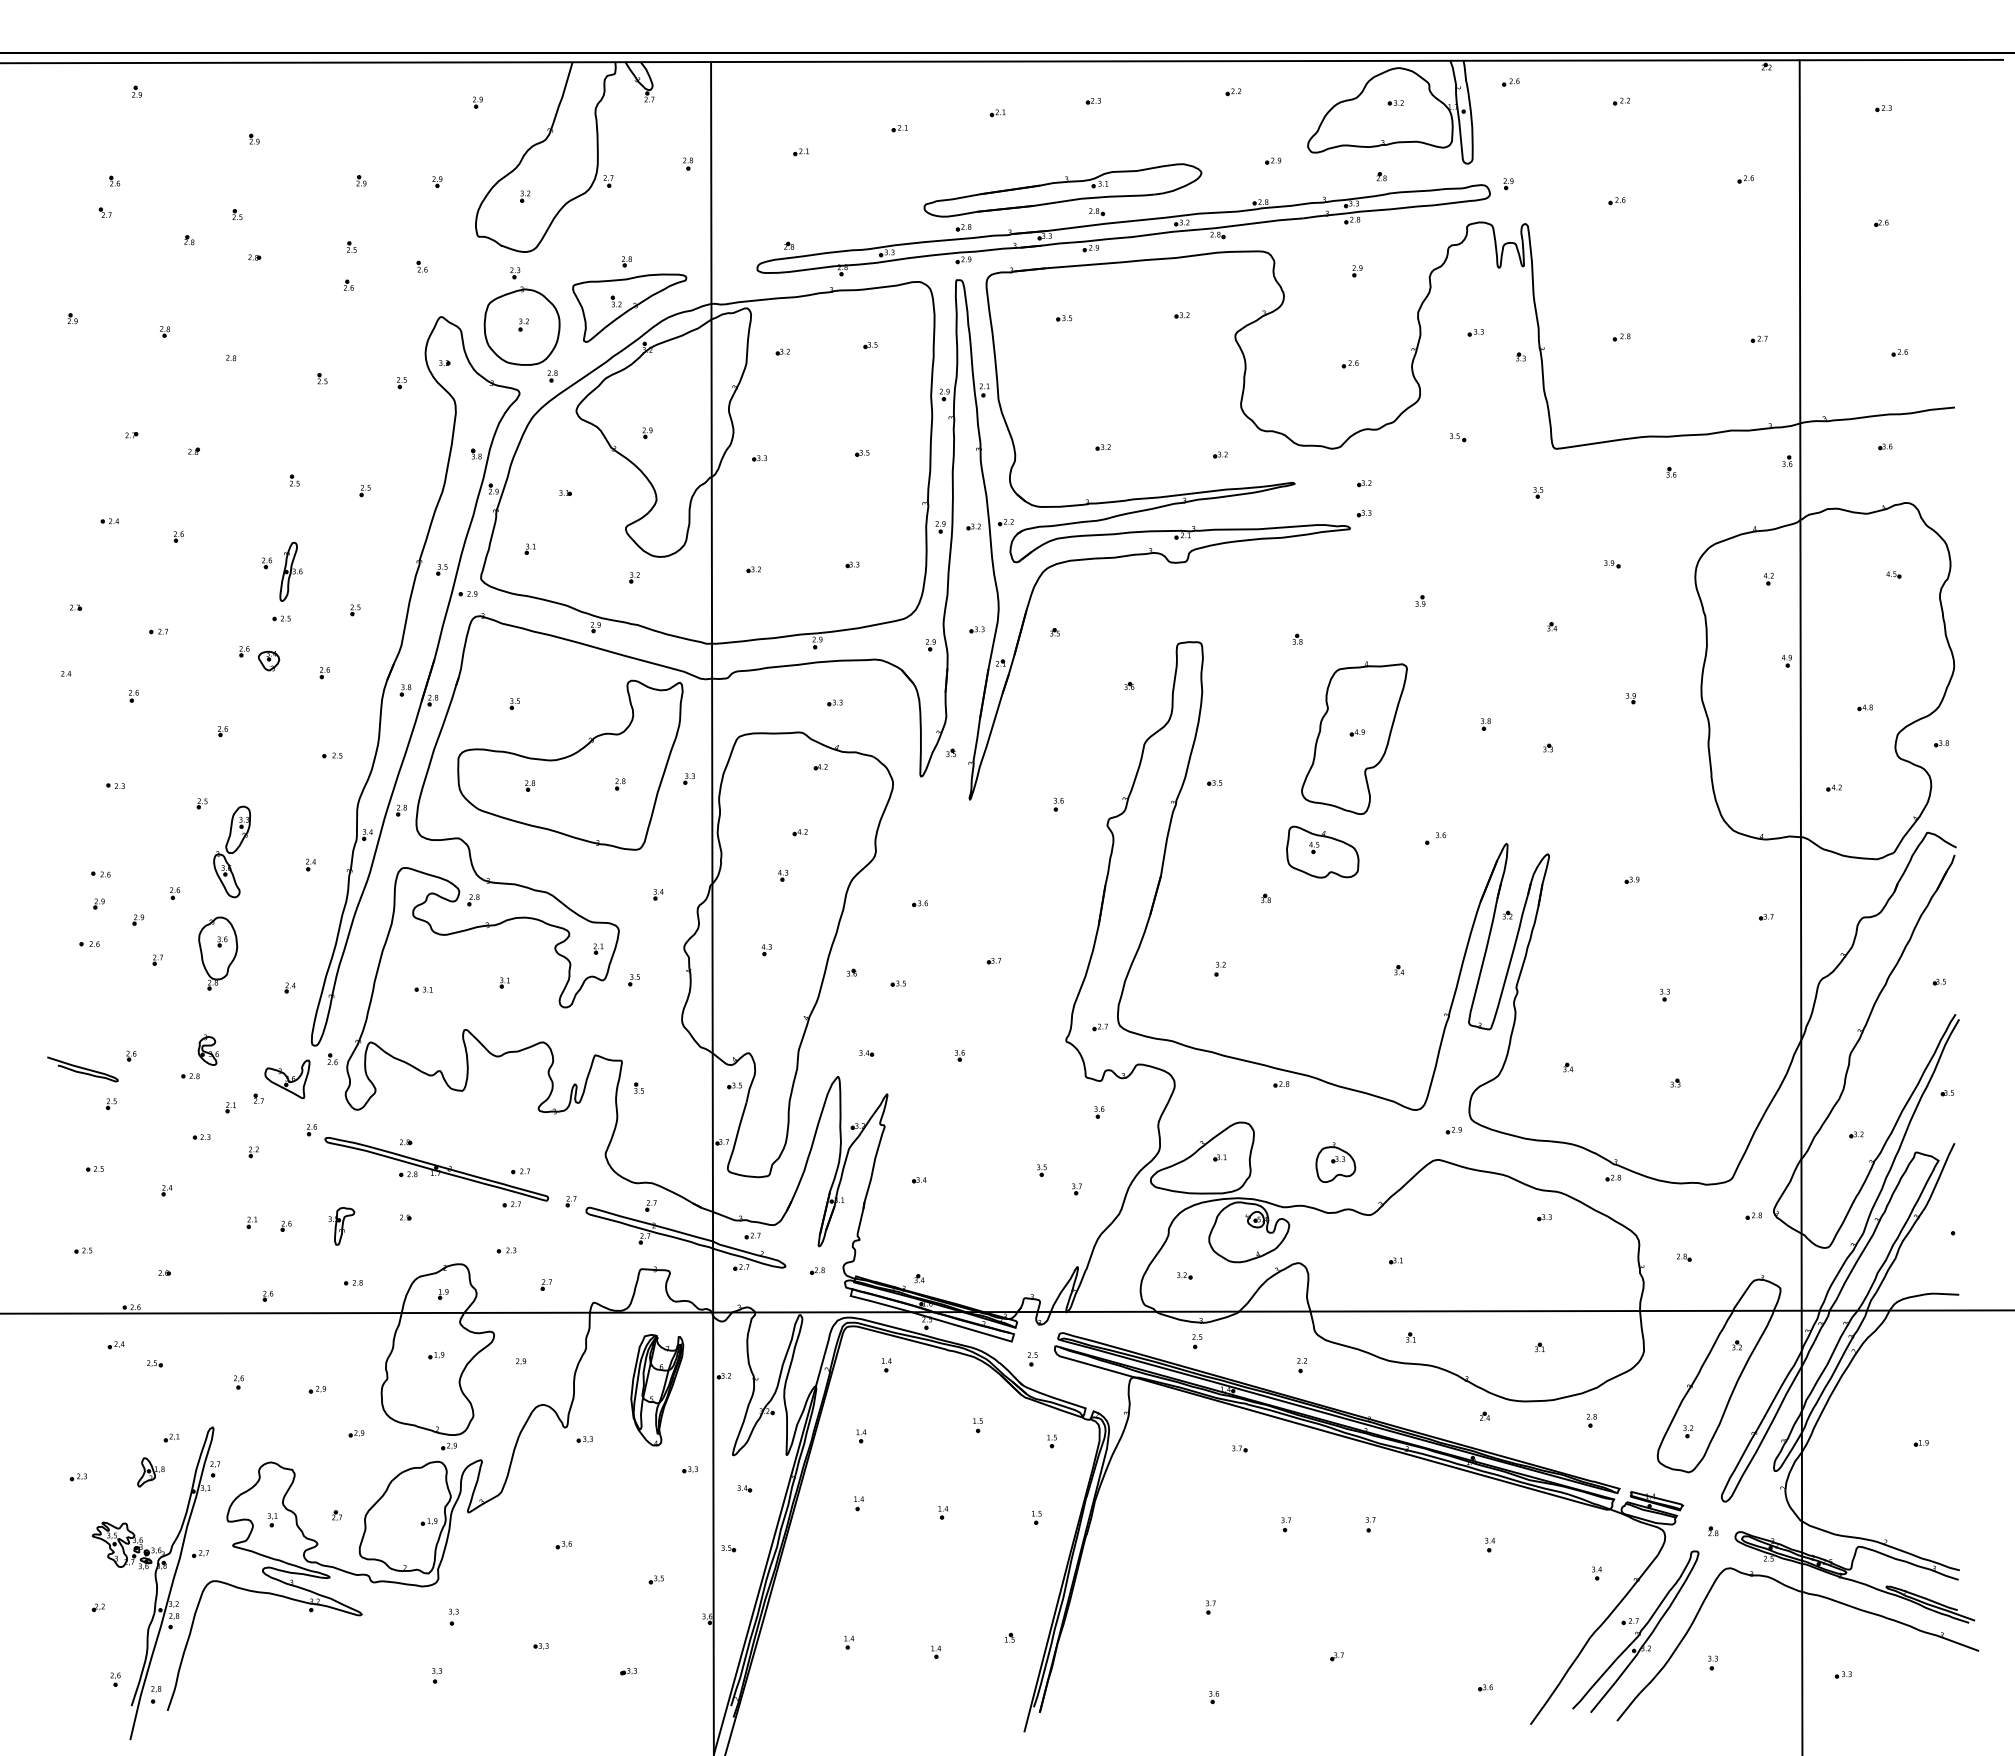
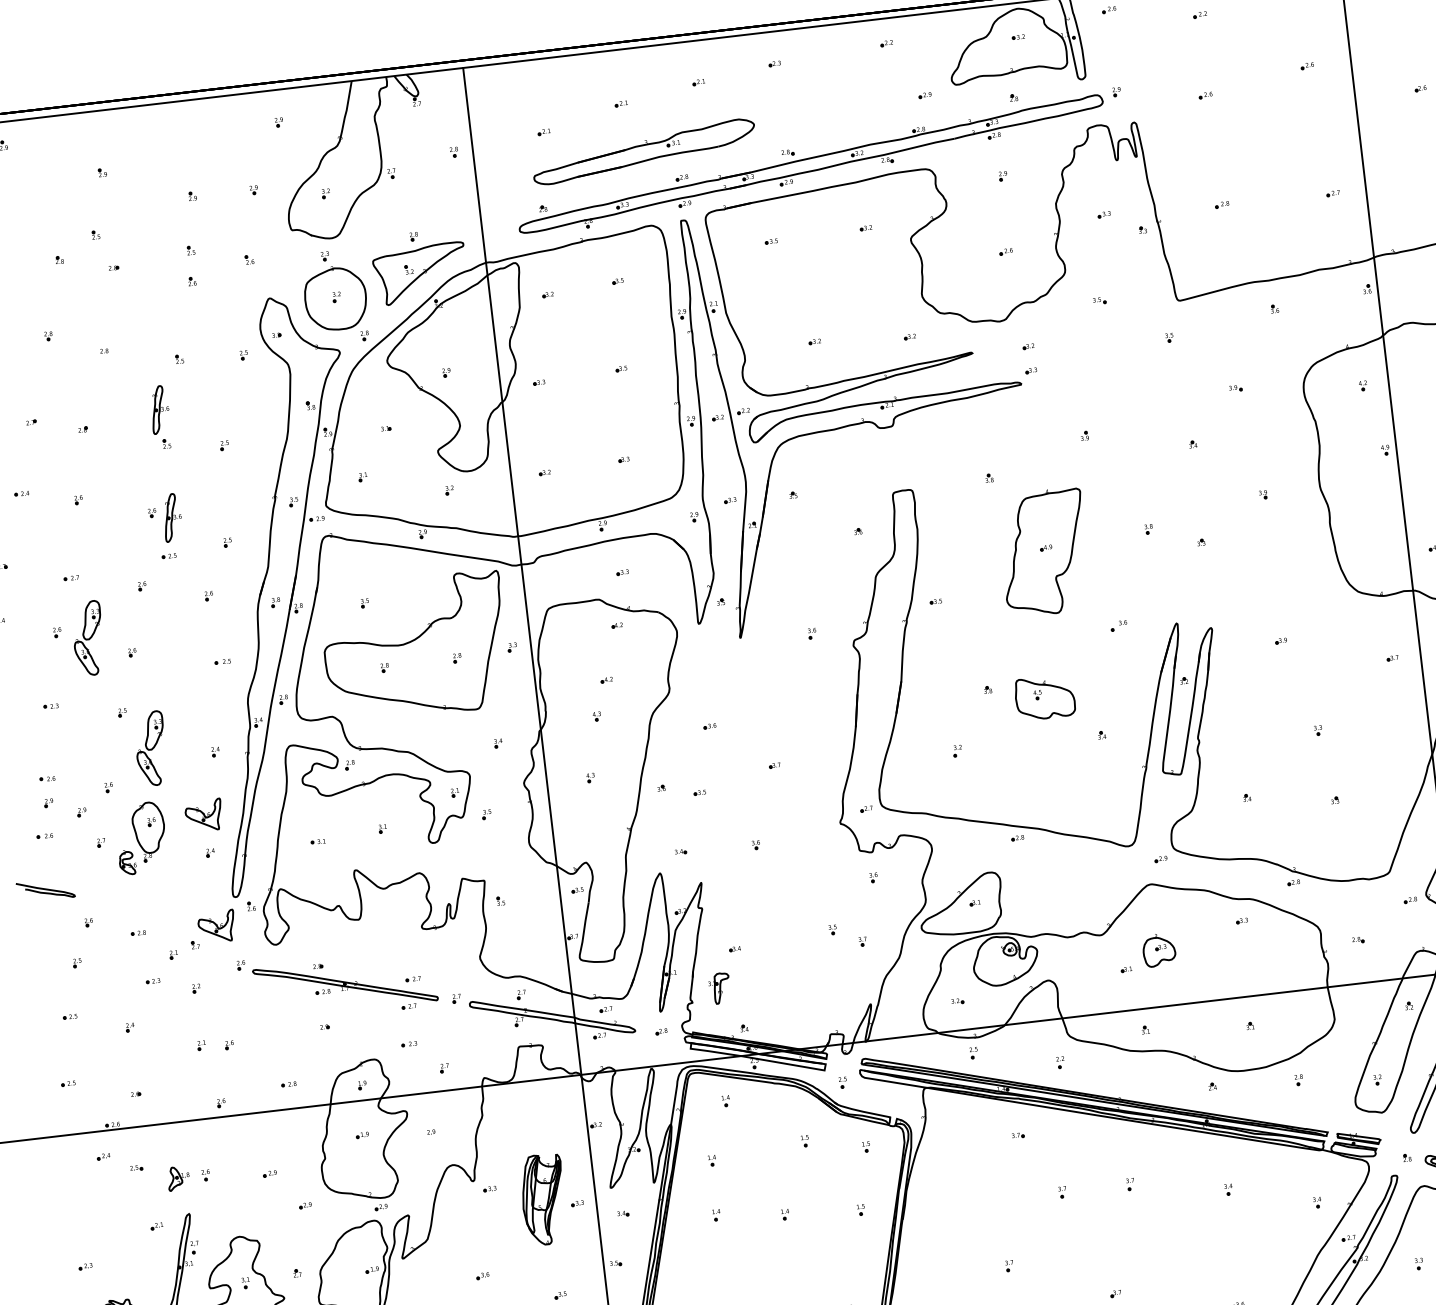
part: (1062, 190) -> (643, 151), moved
part: (290, 437) -> (159, 409), added
part: (268, 660) -> (162, 591), removed
part: (171, 707) -> (88, 638), added
part: (1322, 851) -> (1044, 697), moved
part: (287, 941) -> (204, 815), added
part: (207, 1049) -> (126, 862), moved
curve: (82, 1068) -> (45, 889), moved
part: (1335, 1162) -> (1158, 950), moved
part: (341, 1226) -> (719, 988), moved
part: (657, 1390) -> (543, 1199), moved
part: (150, 1472) -> (178, 1178), moved

